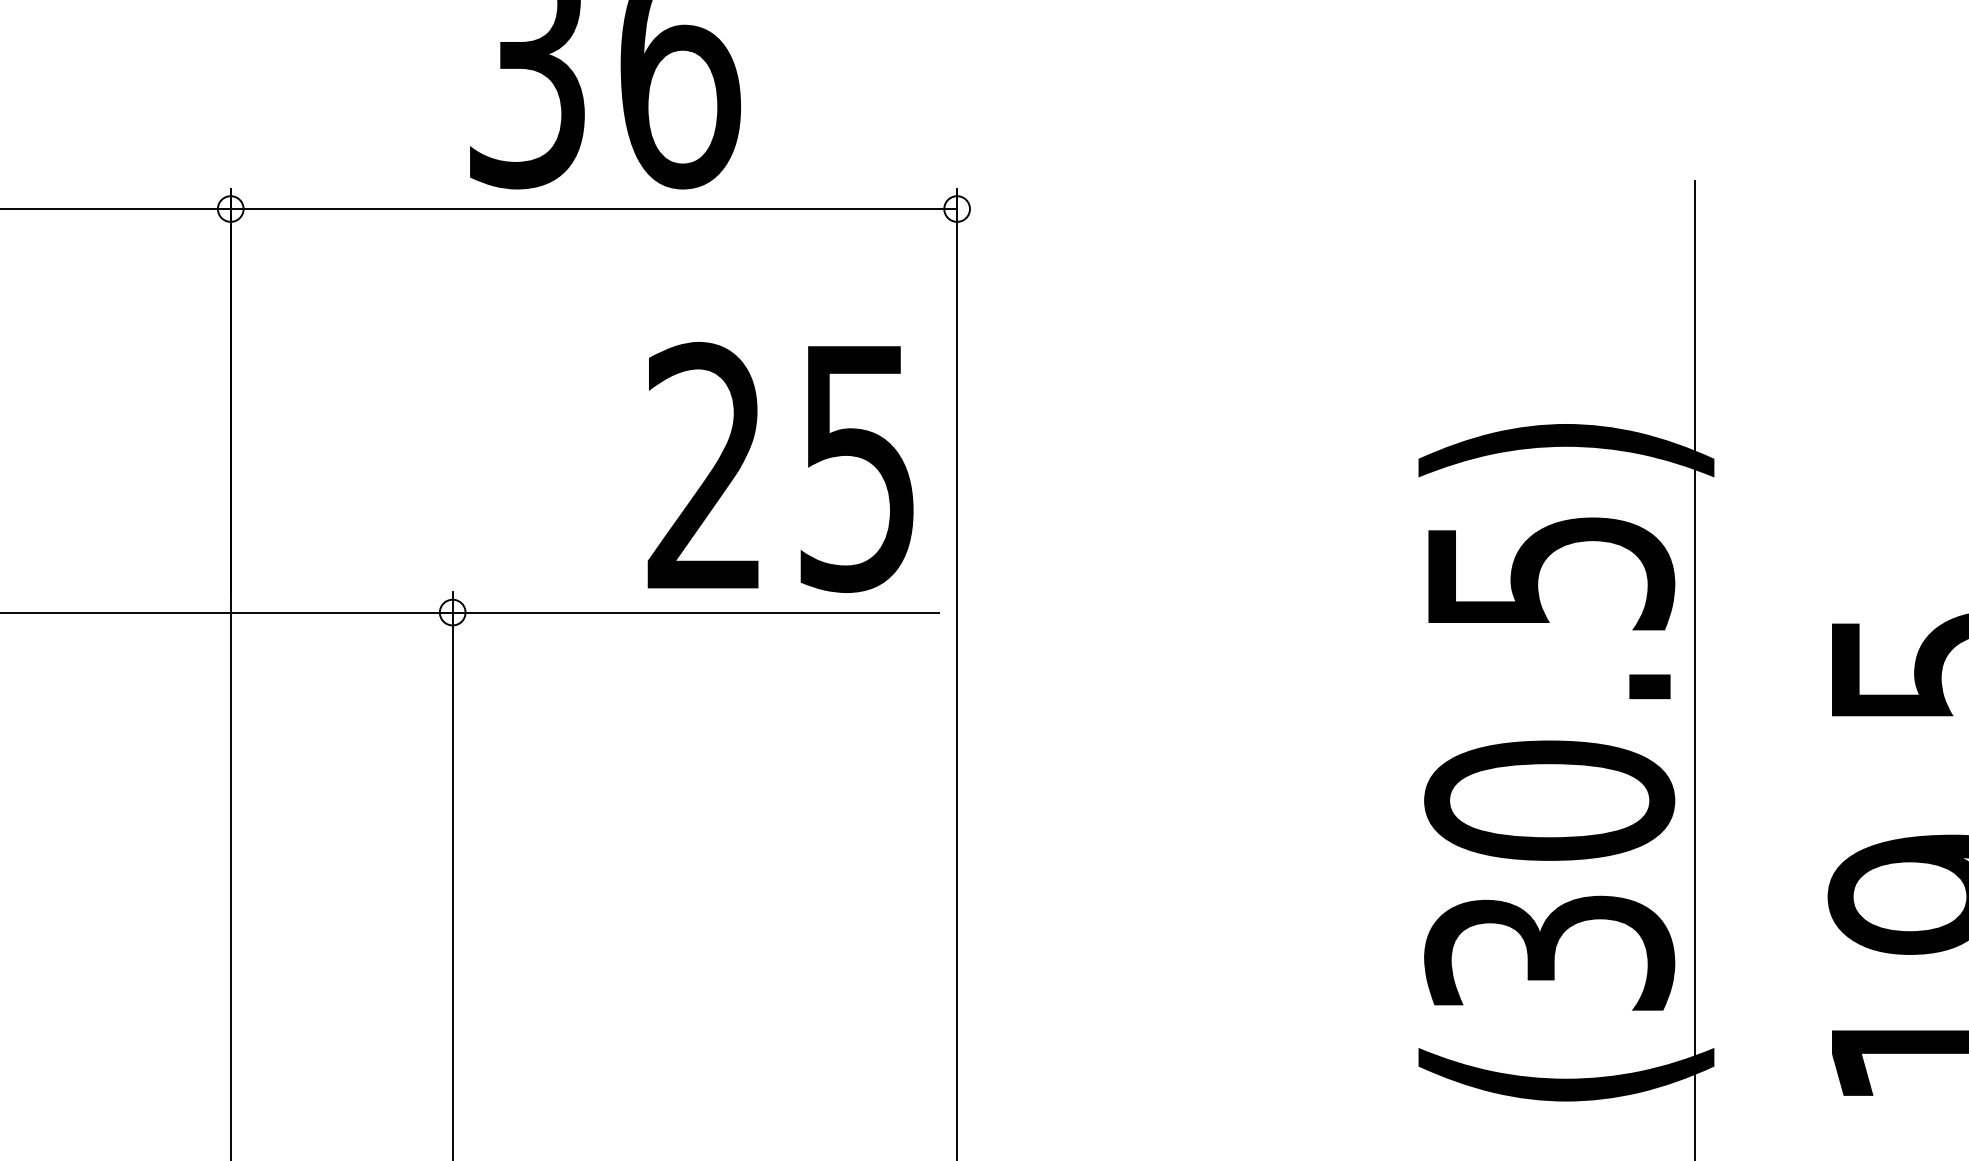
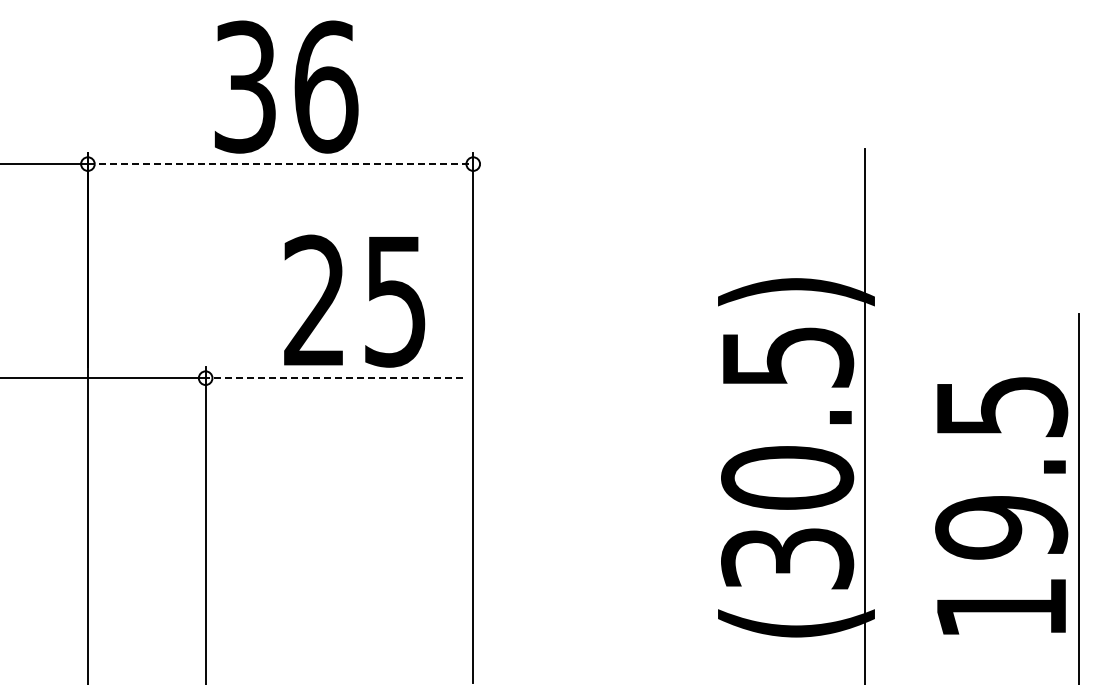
line: (593, 209) -> (280, 164), solid -> dashed
text: (780, 466) -> (354, 300), moved
line: (695, 613) -> (334, 378), solid -> dashed

